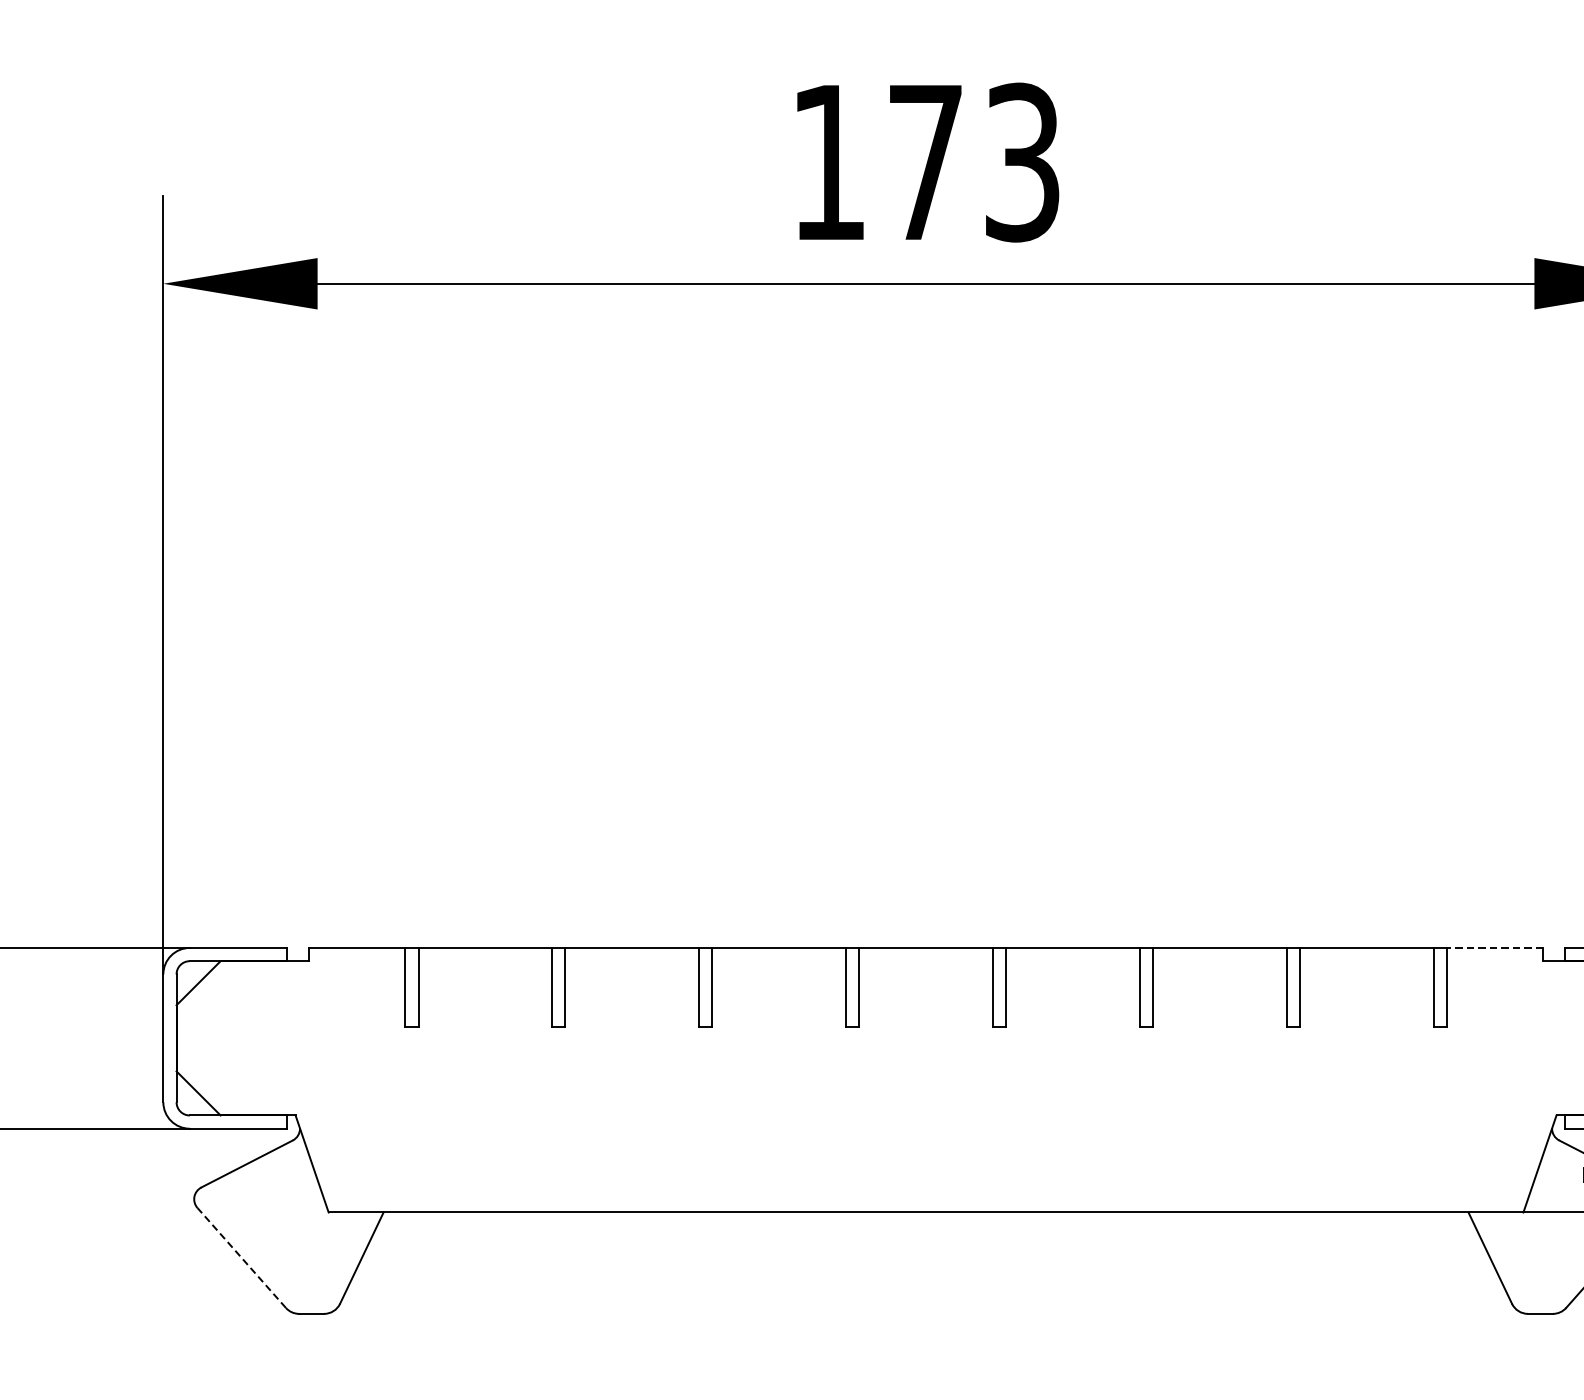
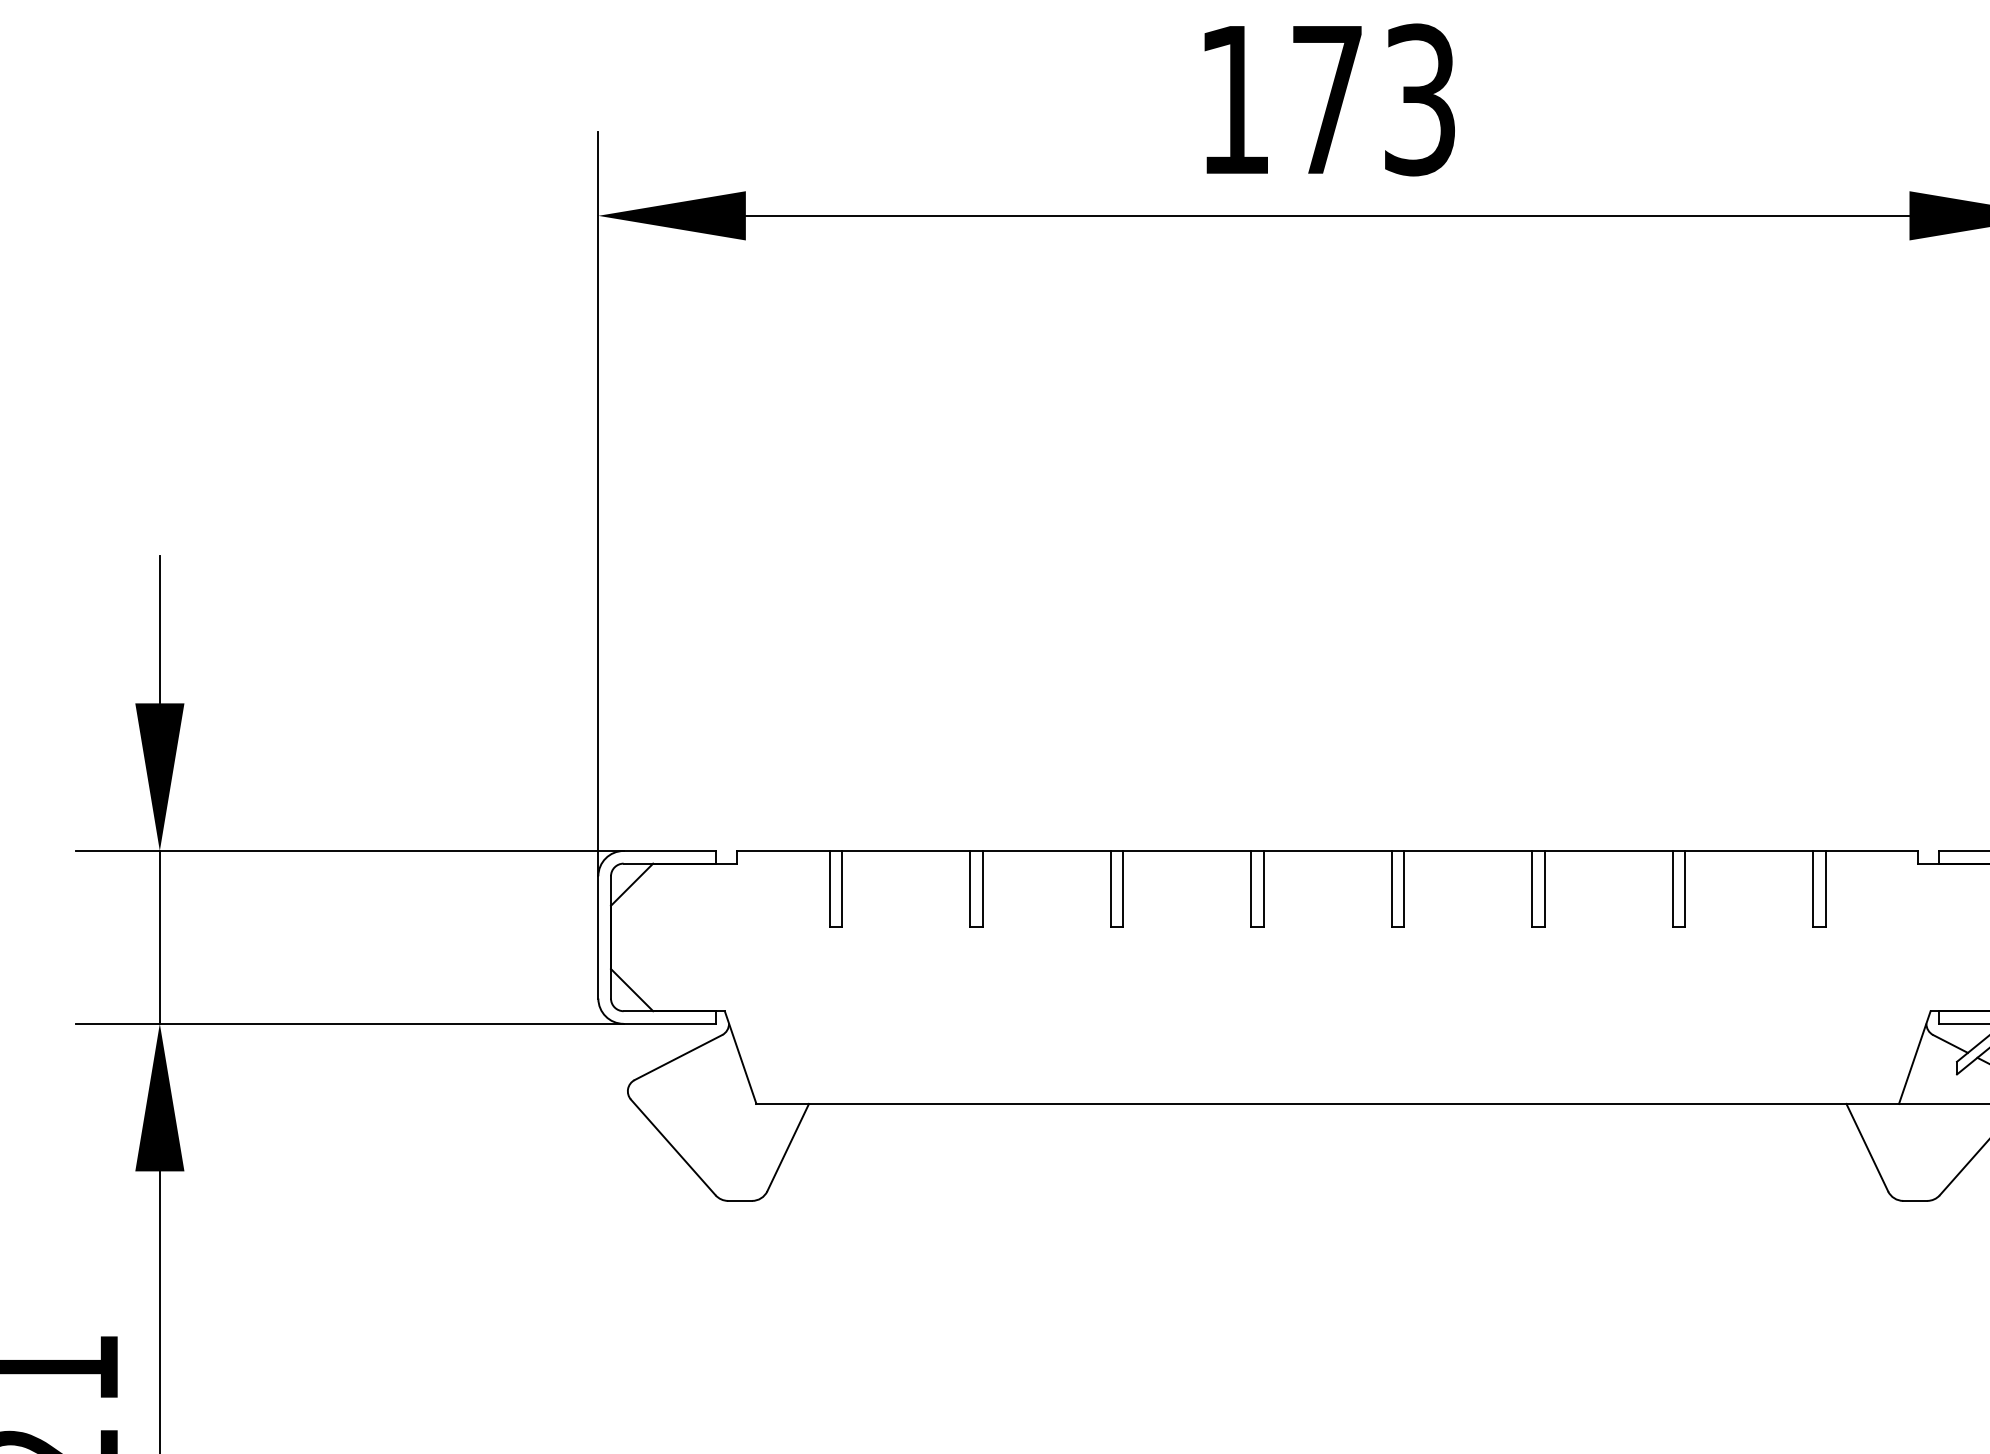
line: (1494, 947) -> (1871, 850), dashed -> solid
line: (241, 1258) -> (673, 1147), dashed -> solid

